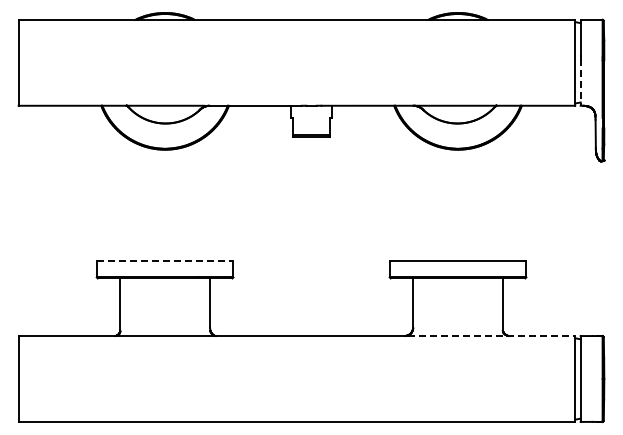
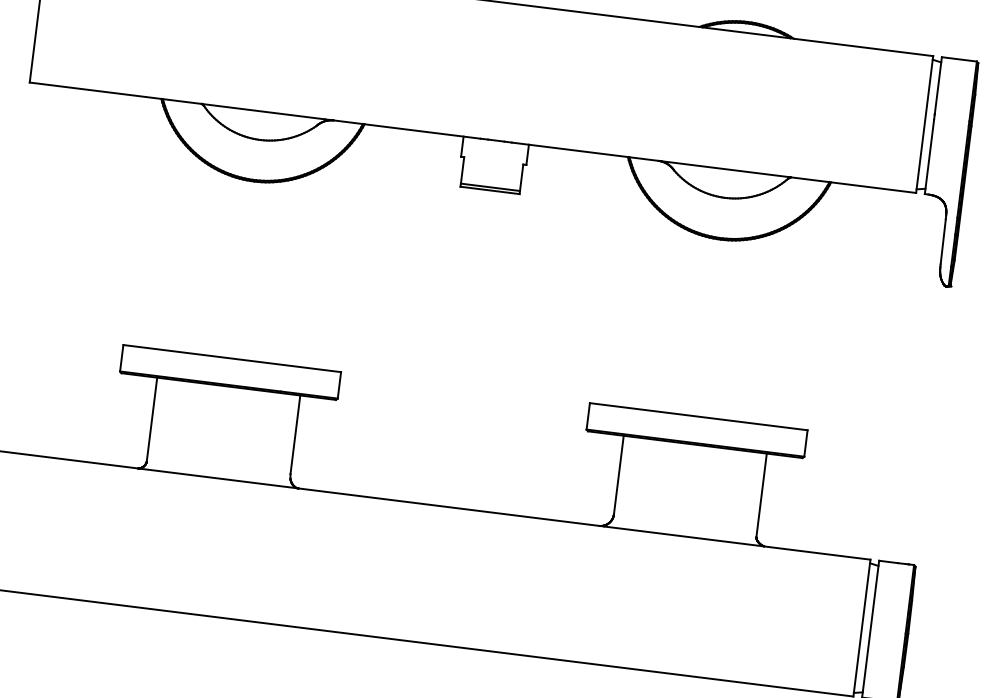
line: (580, 82) -> (929, 156), dashed -> solid
line: (165, 260) -> (232, 358), dashed -> solid
line: (491, 336) -> (737, 543), dashed -> solid

